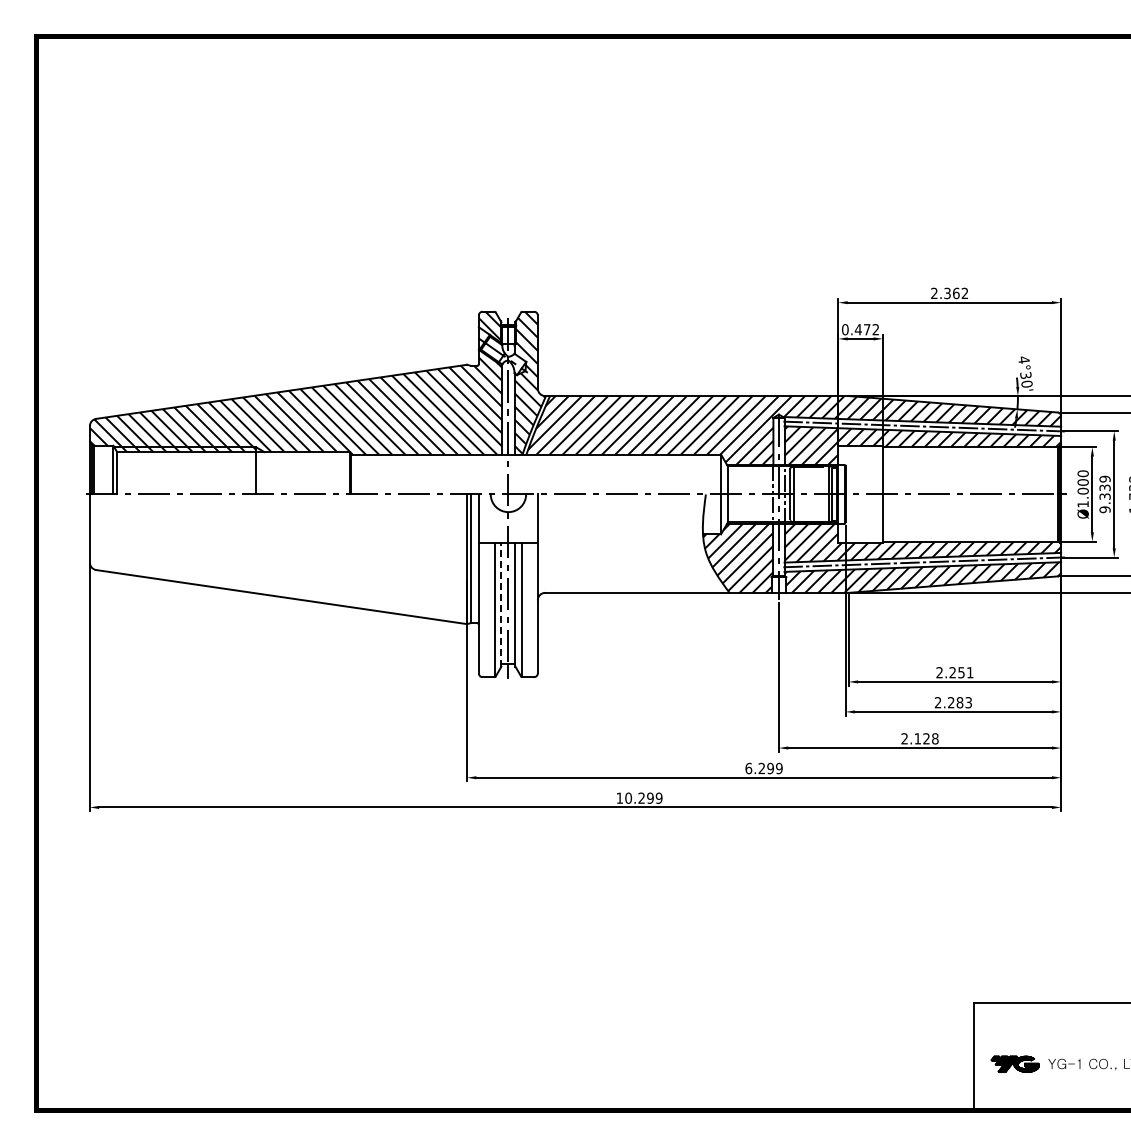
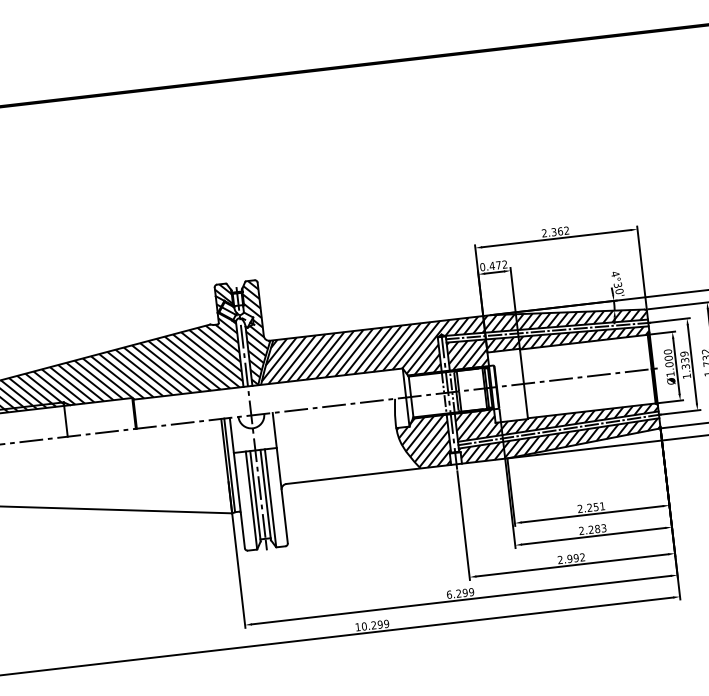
text: (1104, 509) -> (686, 376), 9.339 -> 1.339
line: (501, 604) -> (255, 496), dashed -> solid
text: (926, 738) -> (576, 557), 2.128 -> 2.992

